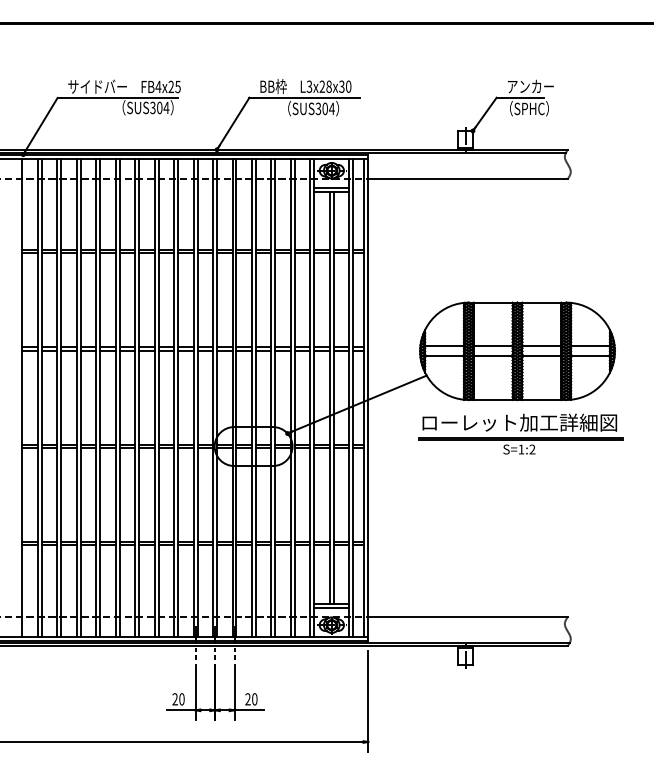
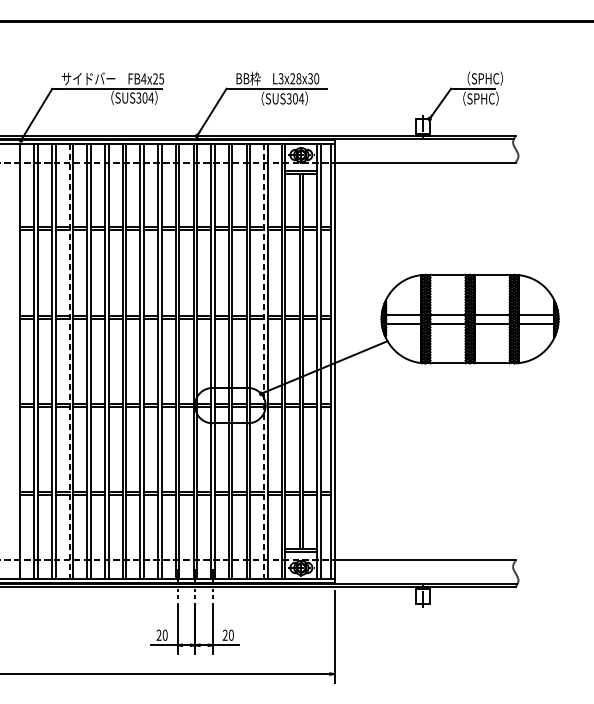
text: (530, 86) -> (481, 78), アンカー -> （SPHC）
line: (76, 398) -> (69, 361), solid -> dashed
line: (290, 398) -> (263, 361), solid -> dashed
part: (520, 433) -> (472, 393), removed

